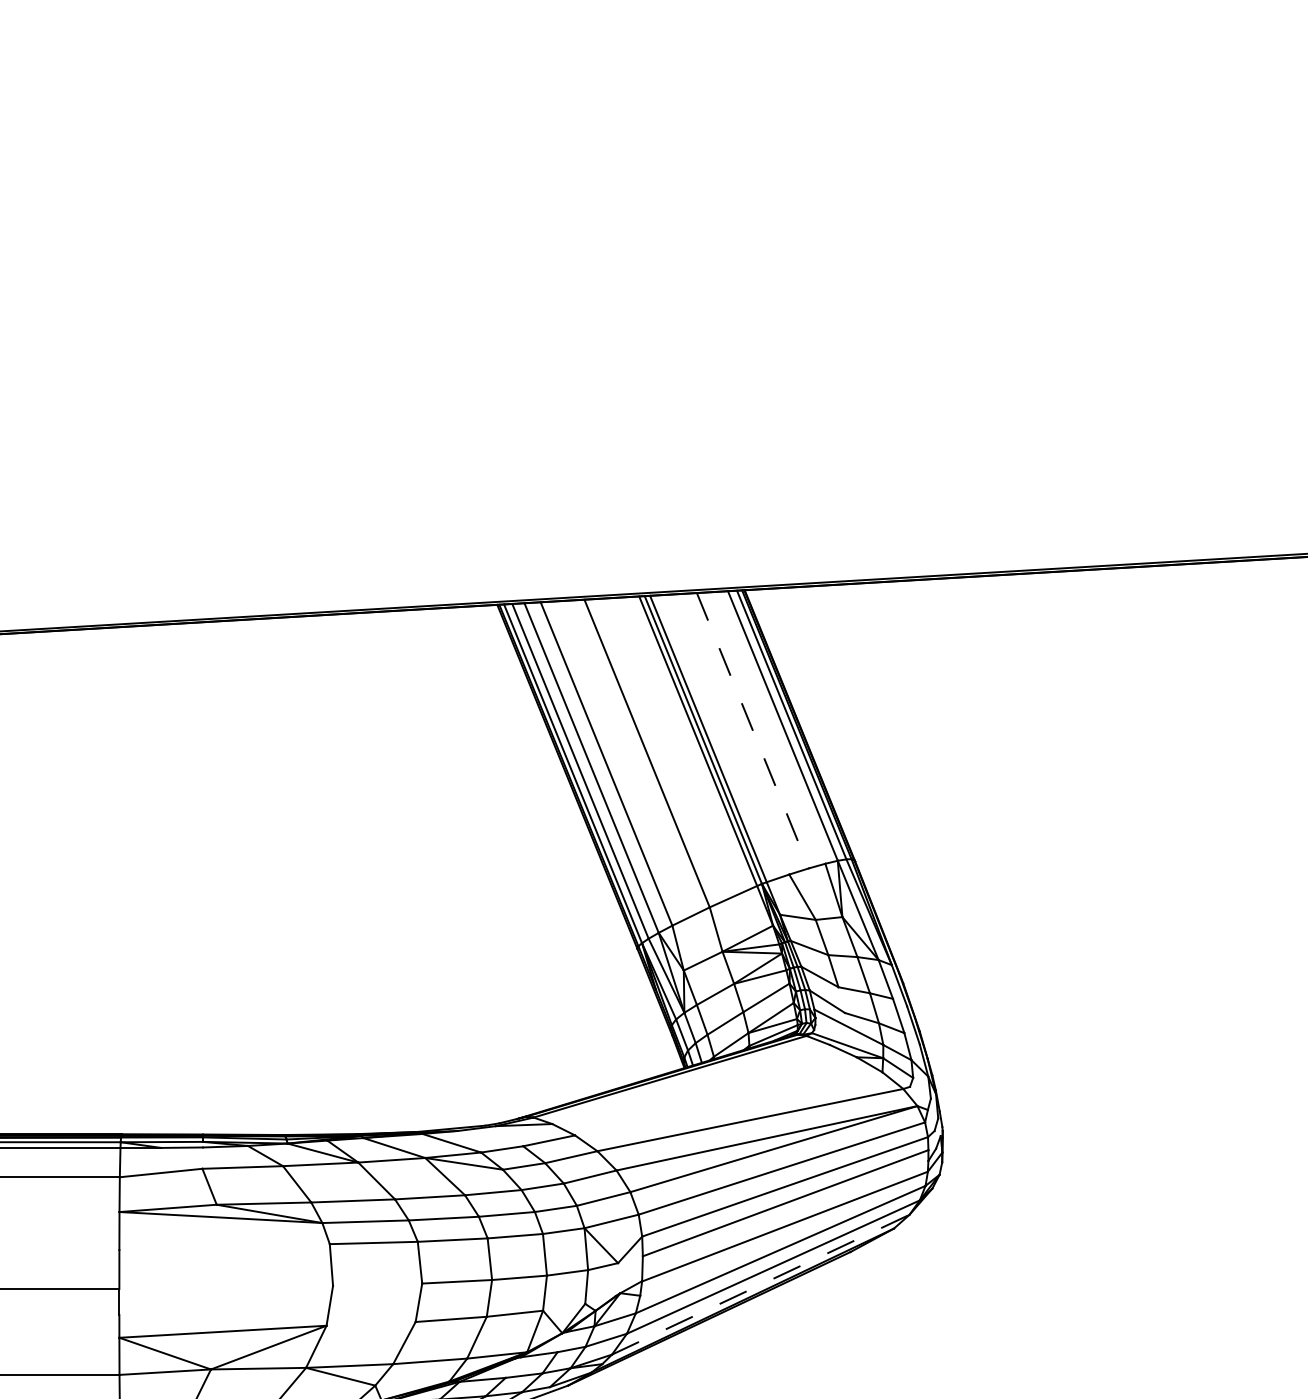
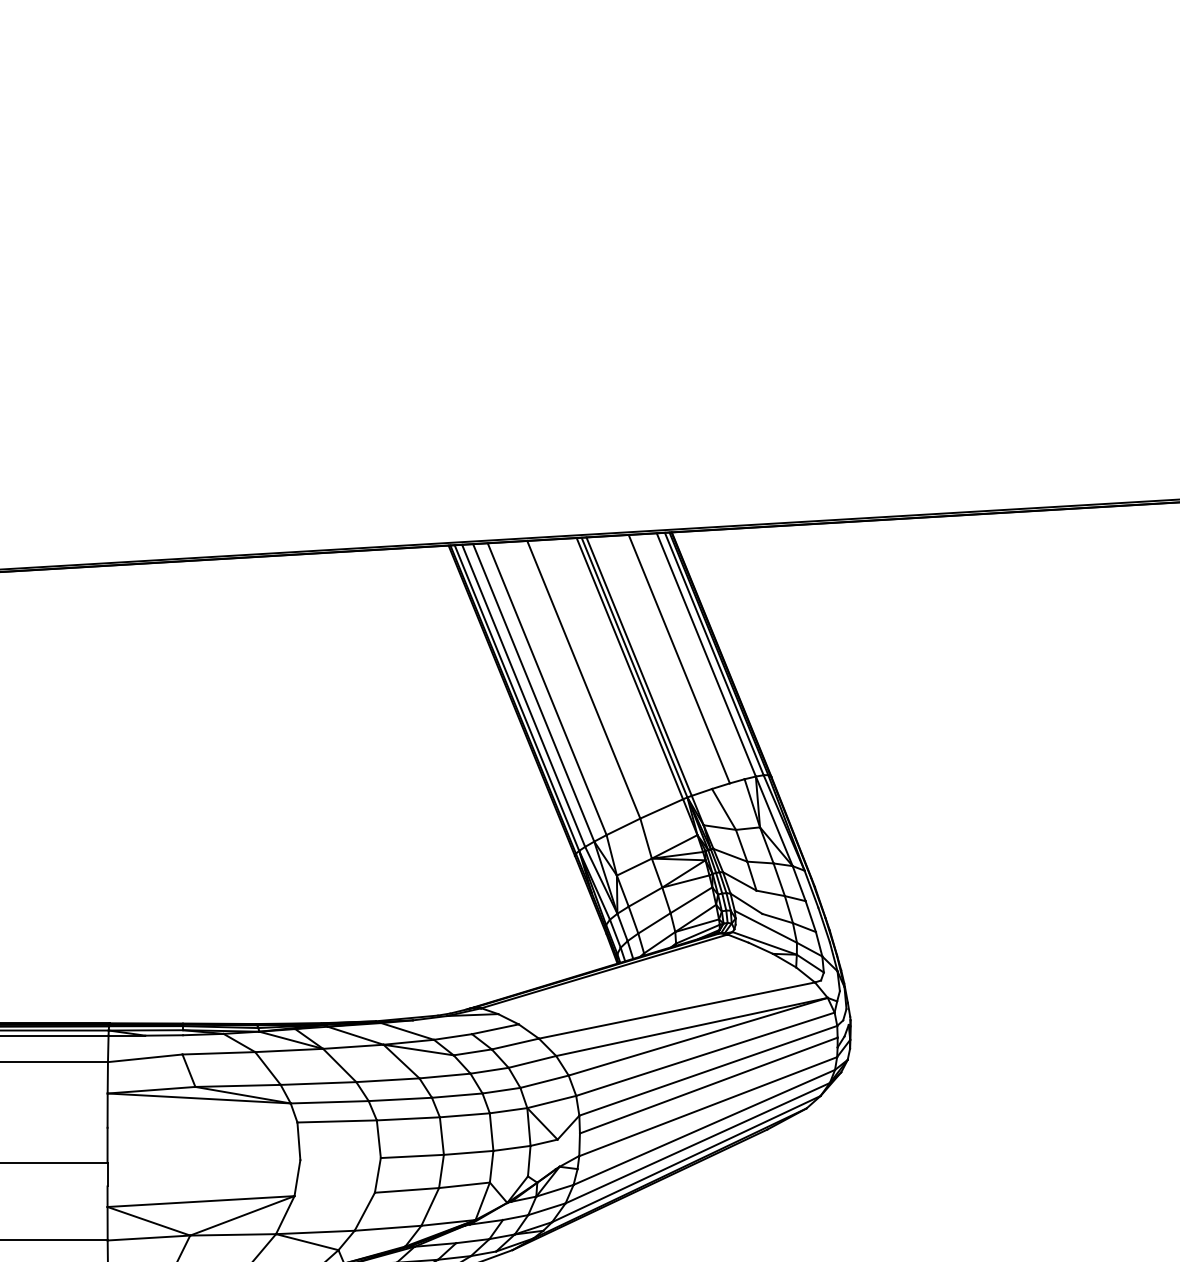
line: (752, 730) -> (678, 658), dashed -> solid
line: (761, 1284) -> (687, 1158), dashed -> solid

